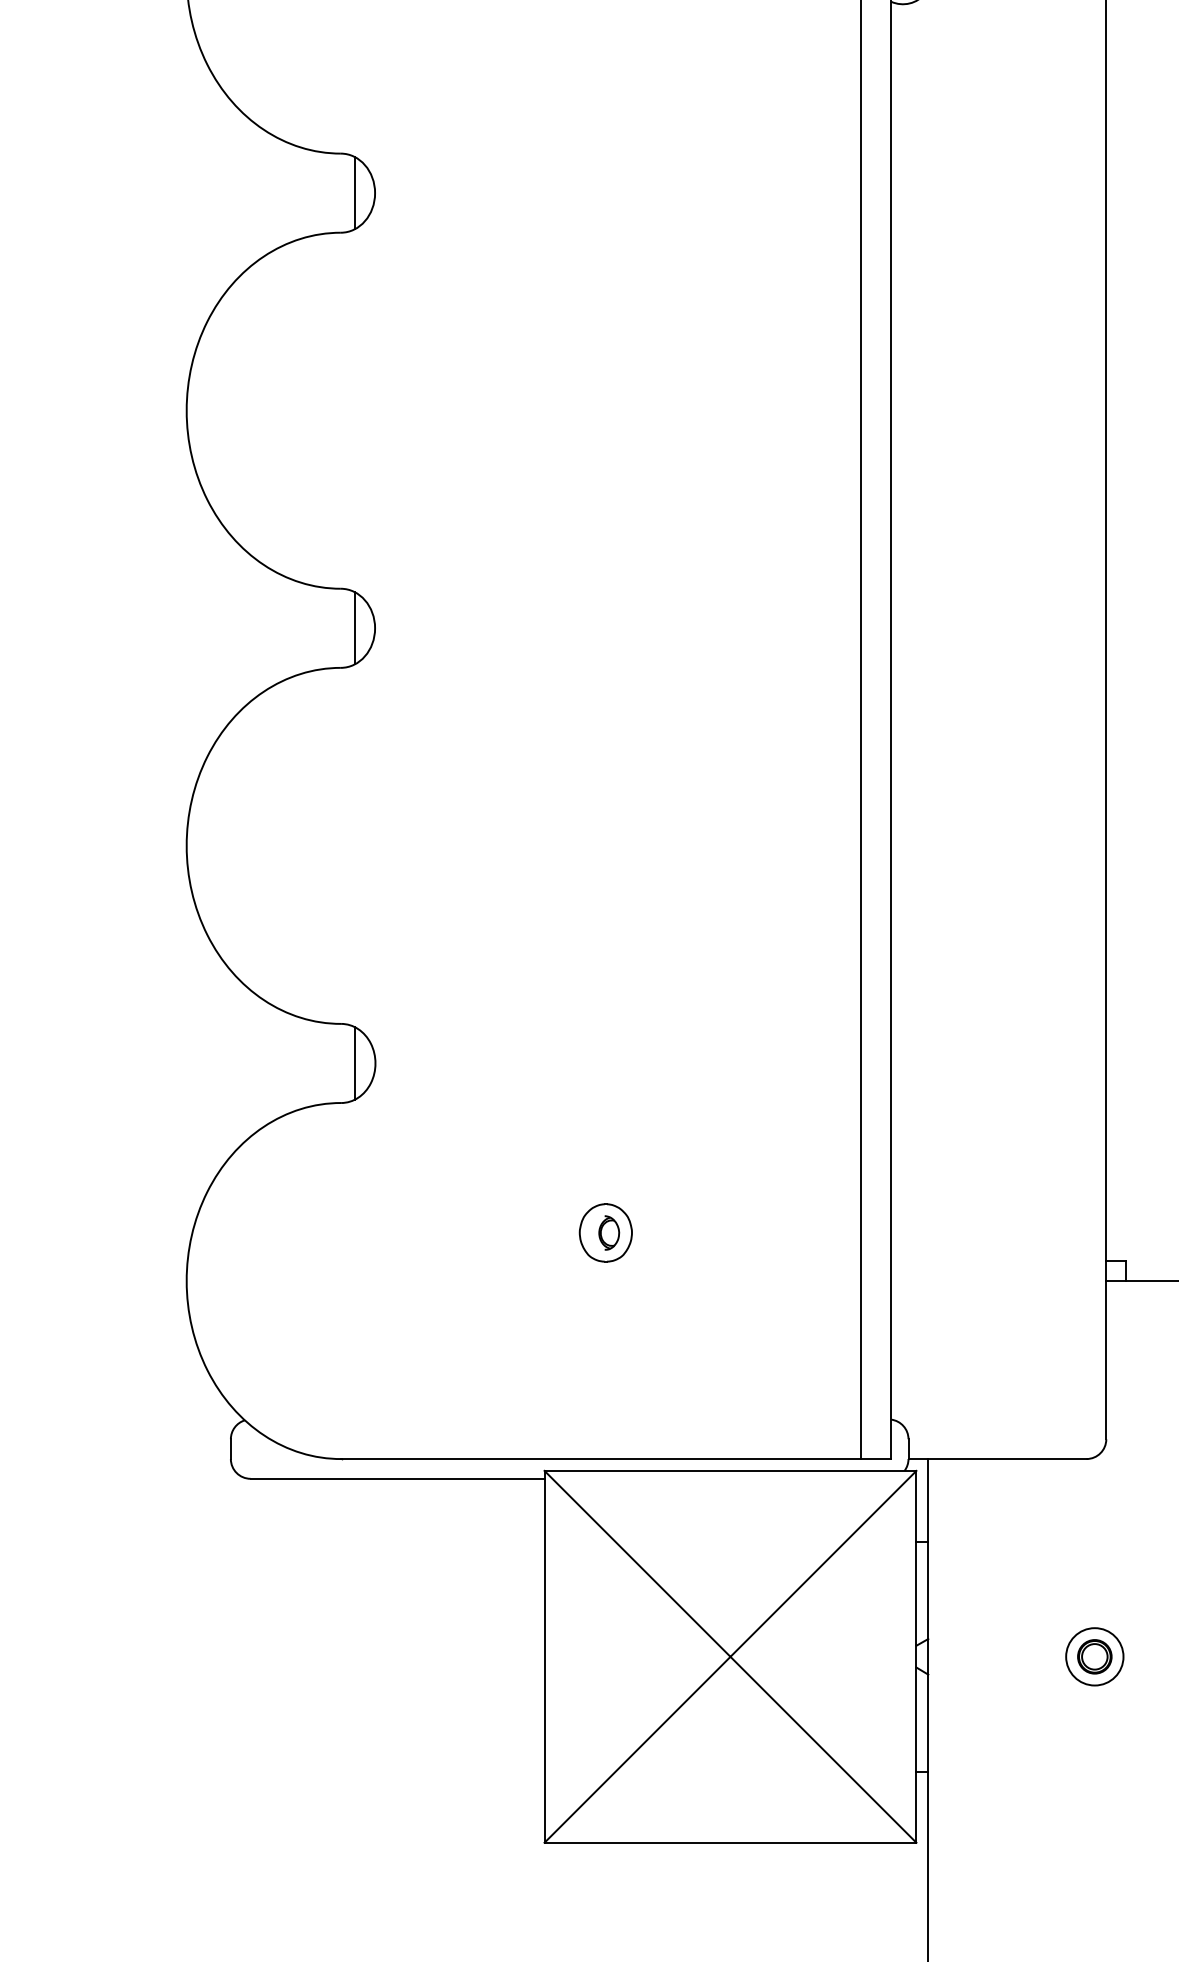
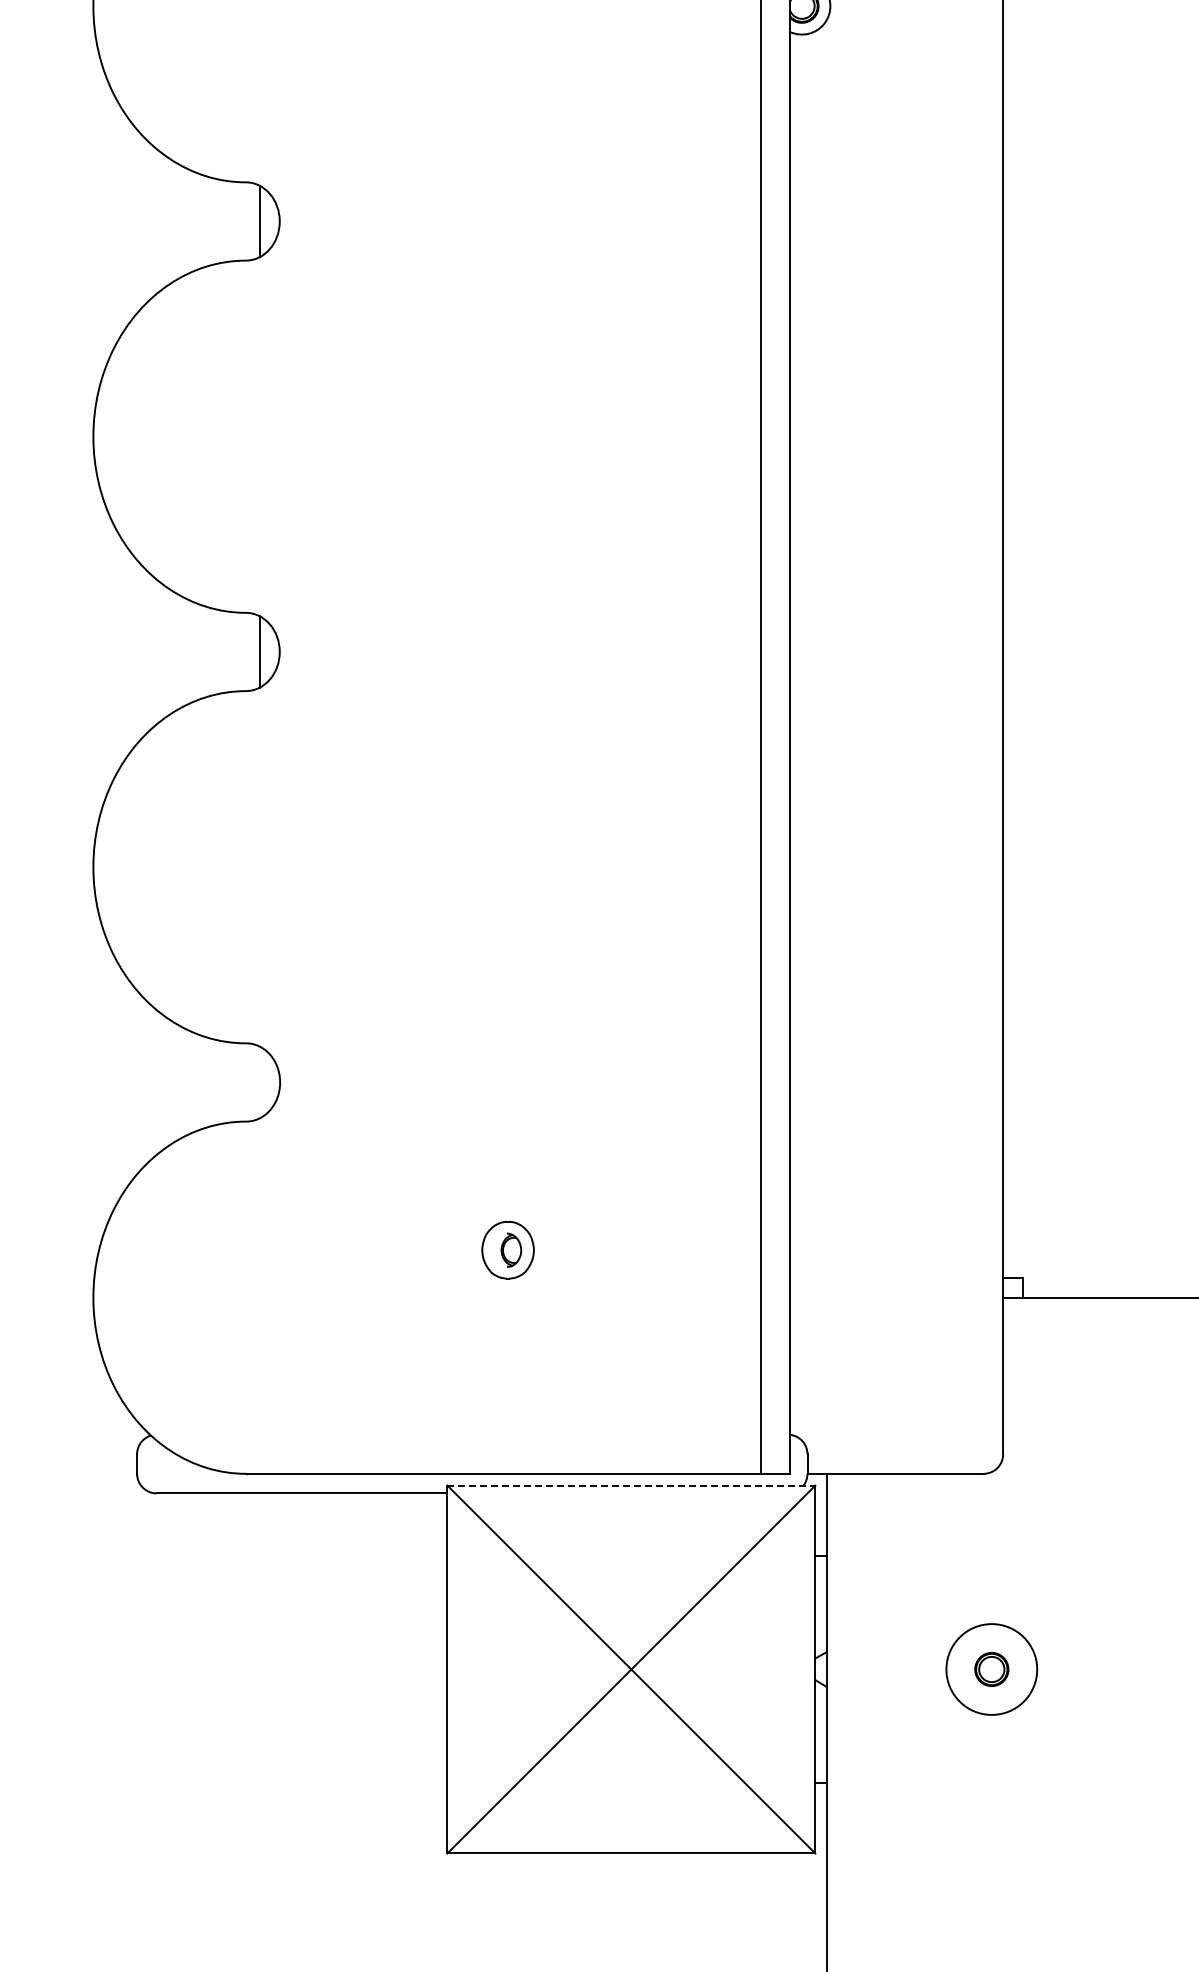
line: (354, 1063) -> (259, 1082), removed
line: (730, 1470) -> (631, 1485), solid -> dashed
circle: (1094, 1656) -> (991, 1669), size x1.6

